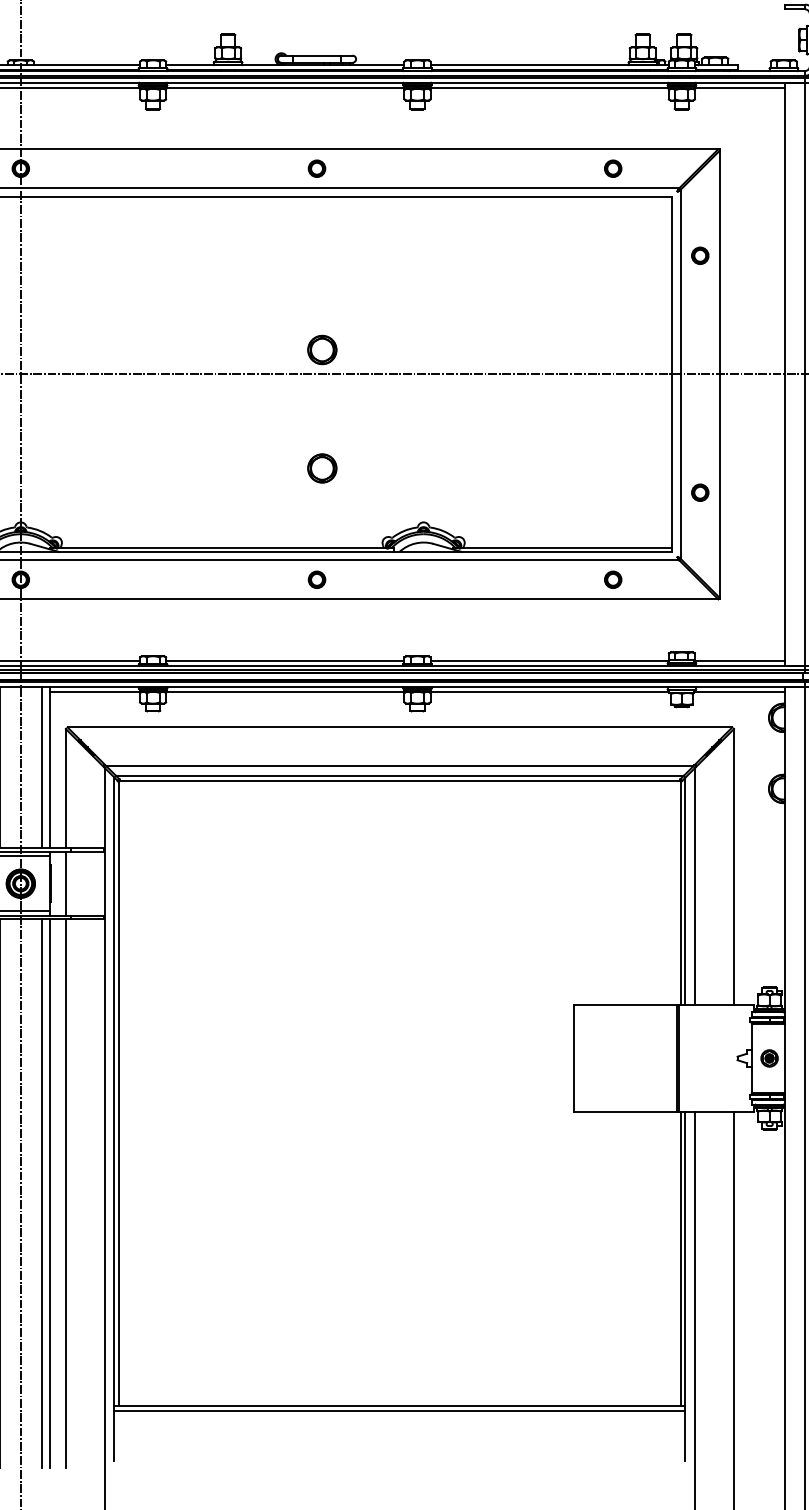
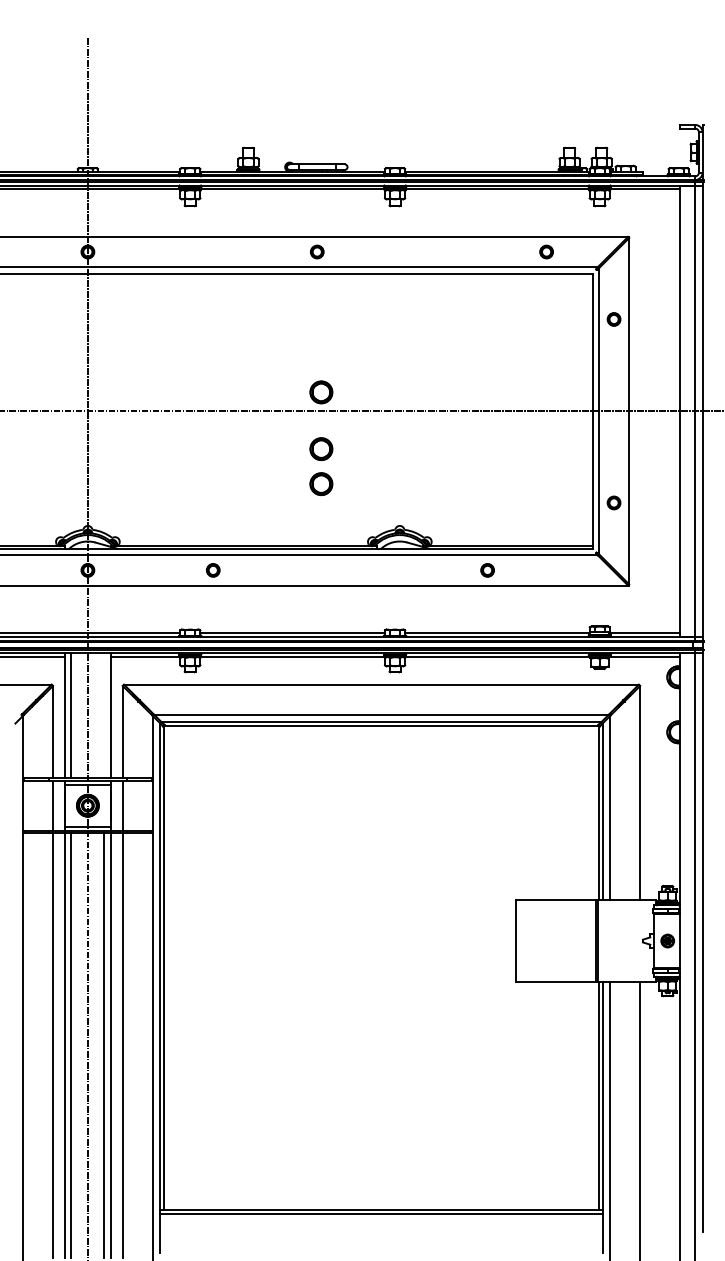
part: (322, 423) -> (321, 449), added
part: (317, 579) -> (213, 570), moved
part: (613, 579) -> (487, 570), moved
line: (42, 767) -> (104, 715), removed

